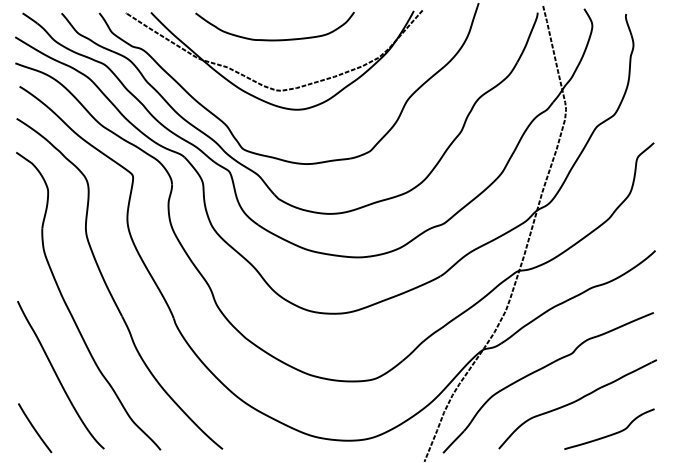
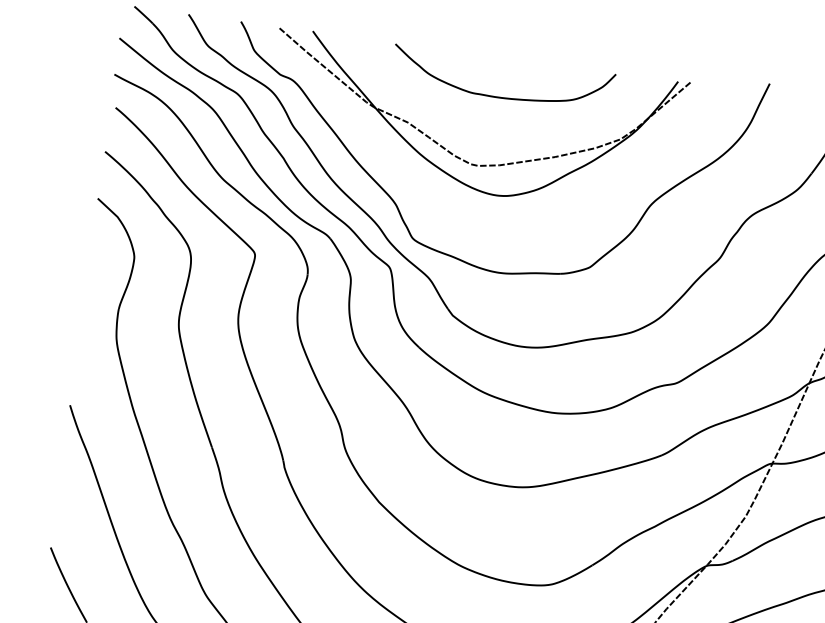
curve: (274, 39) -> (499, 96), moved

